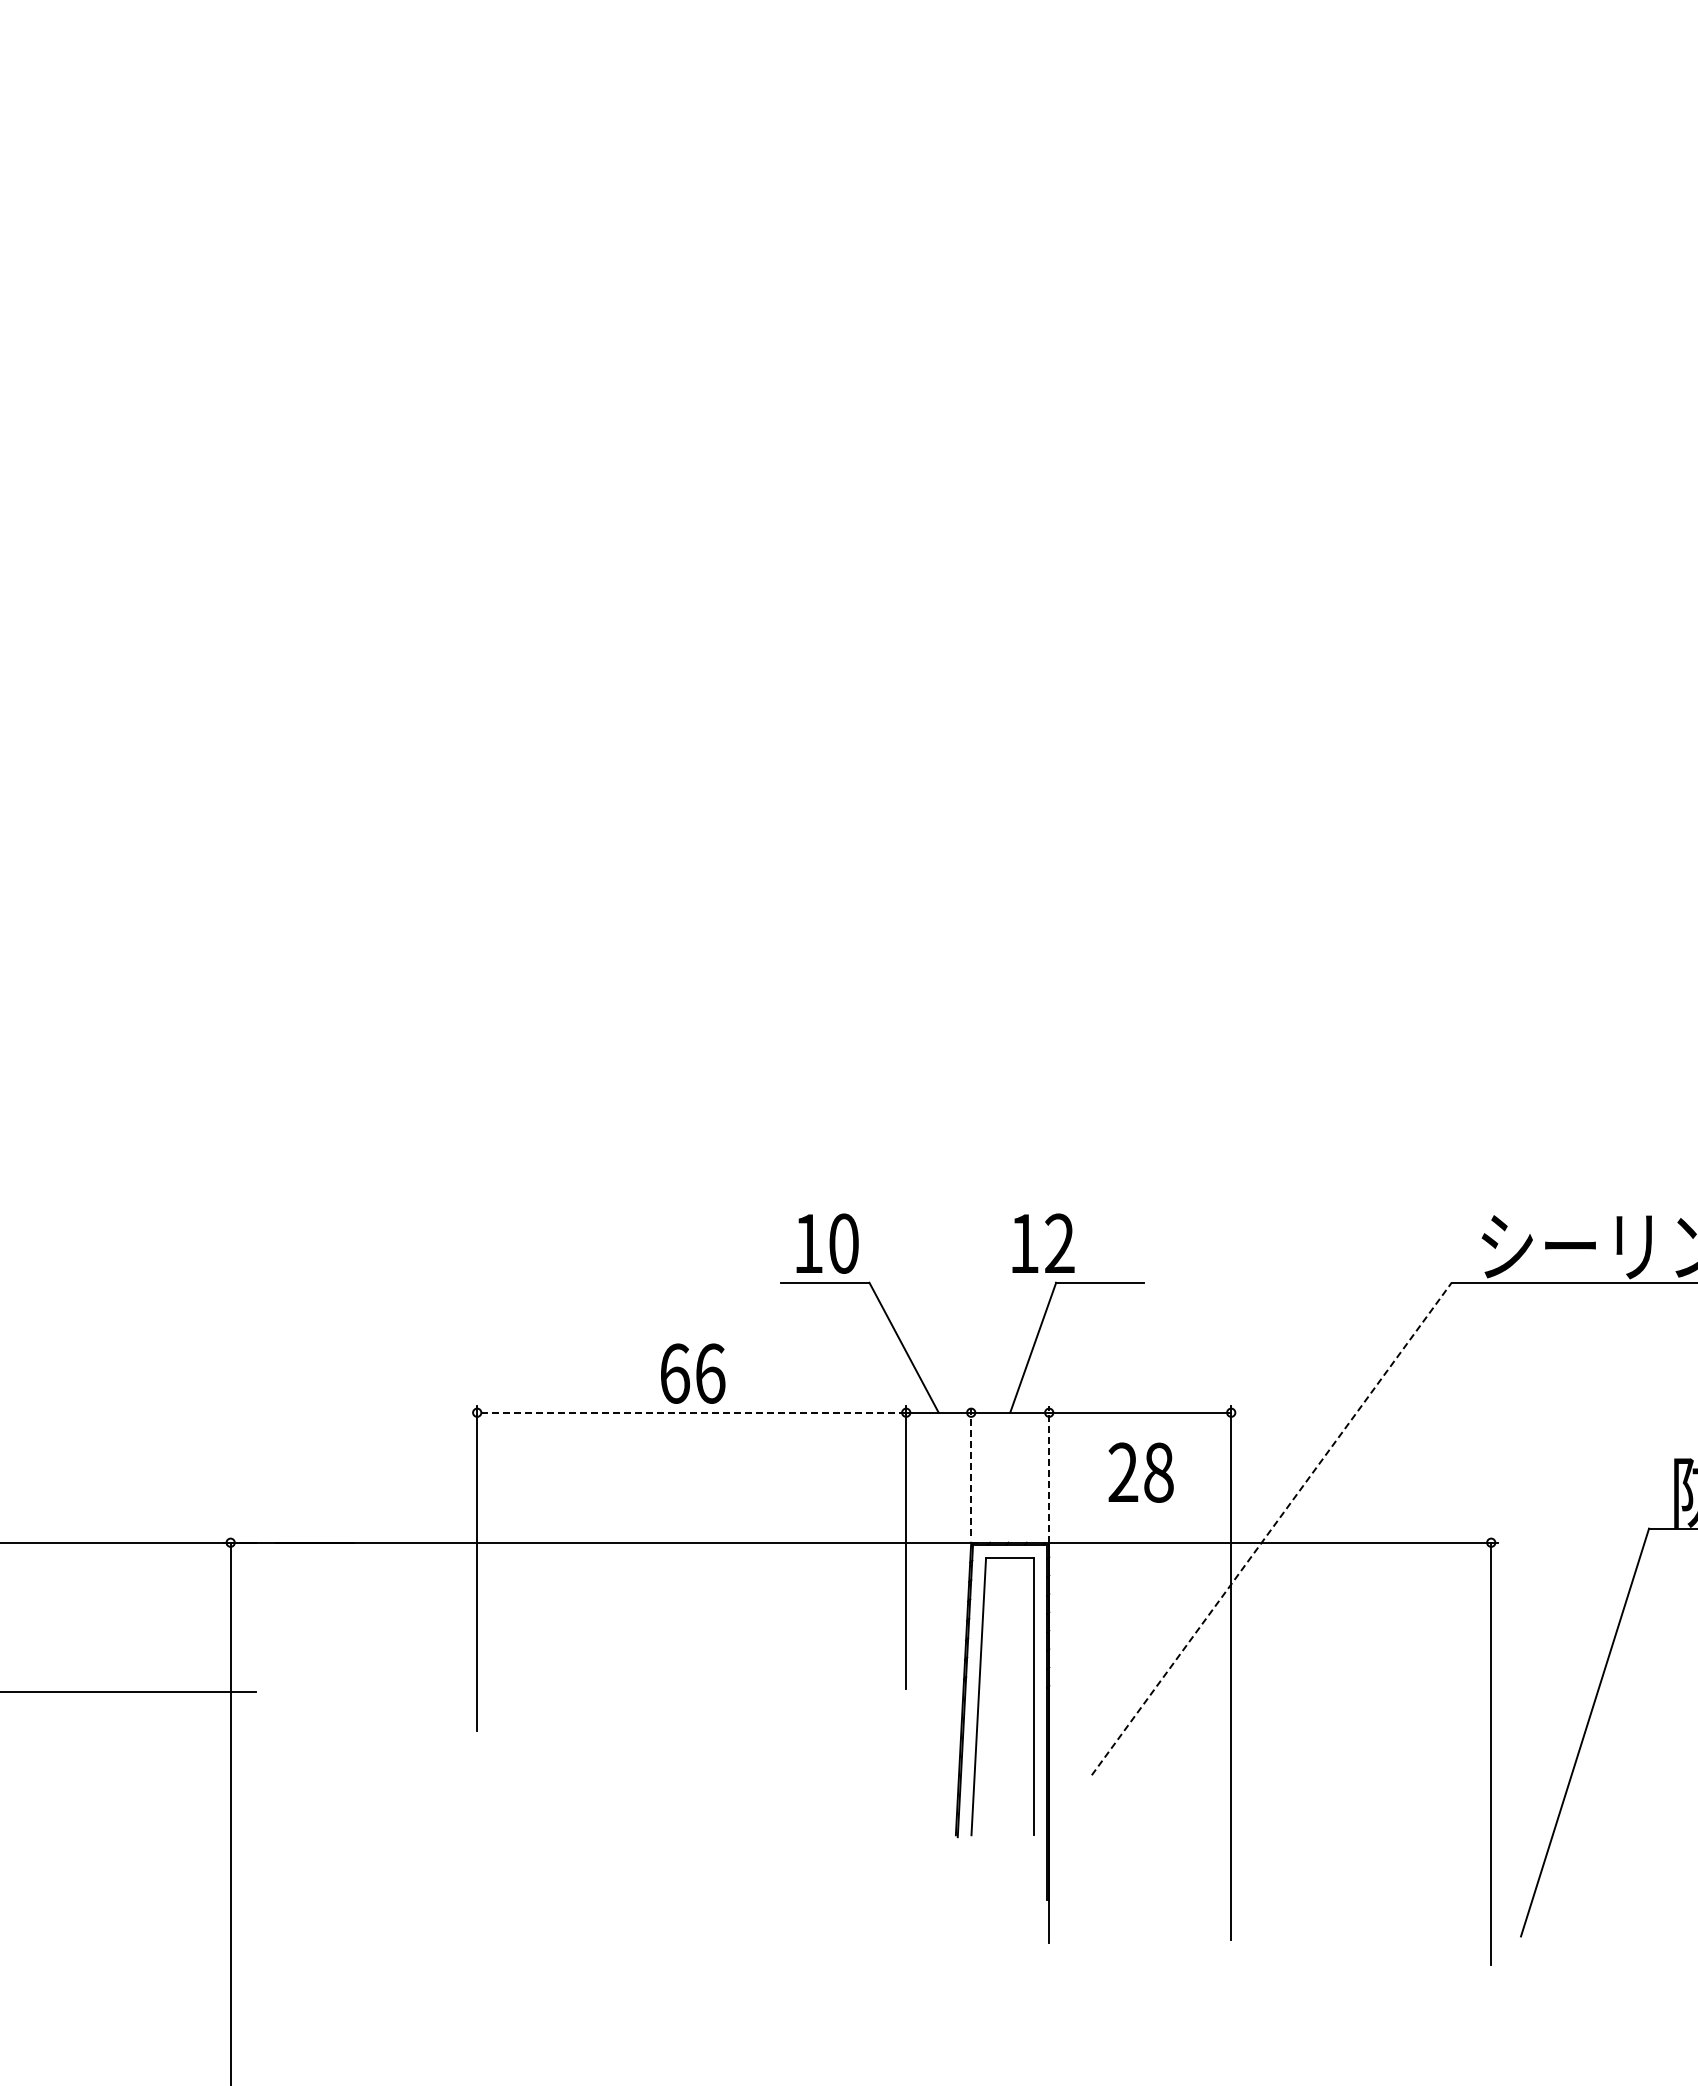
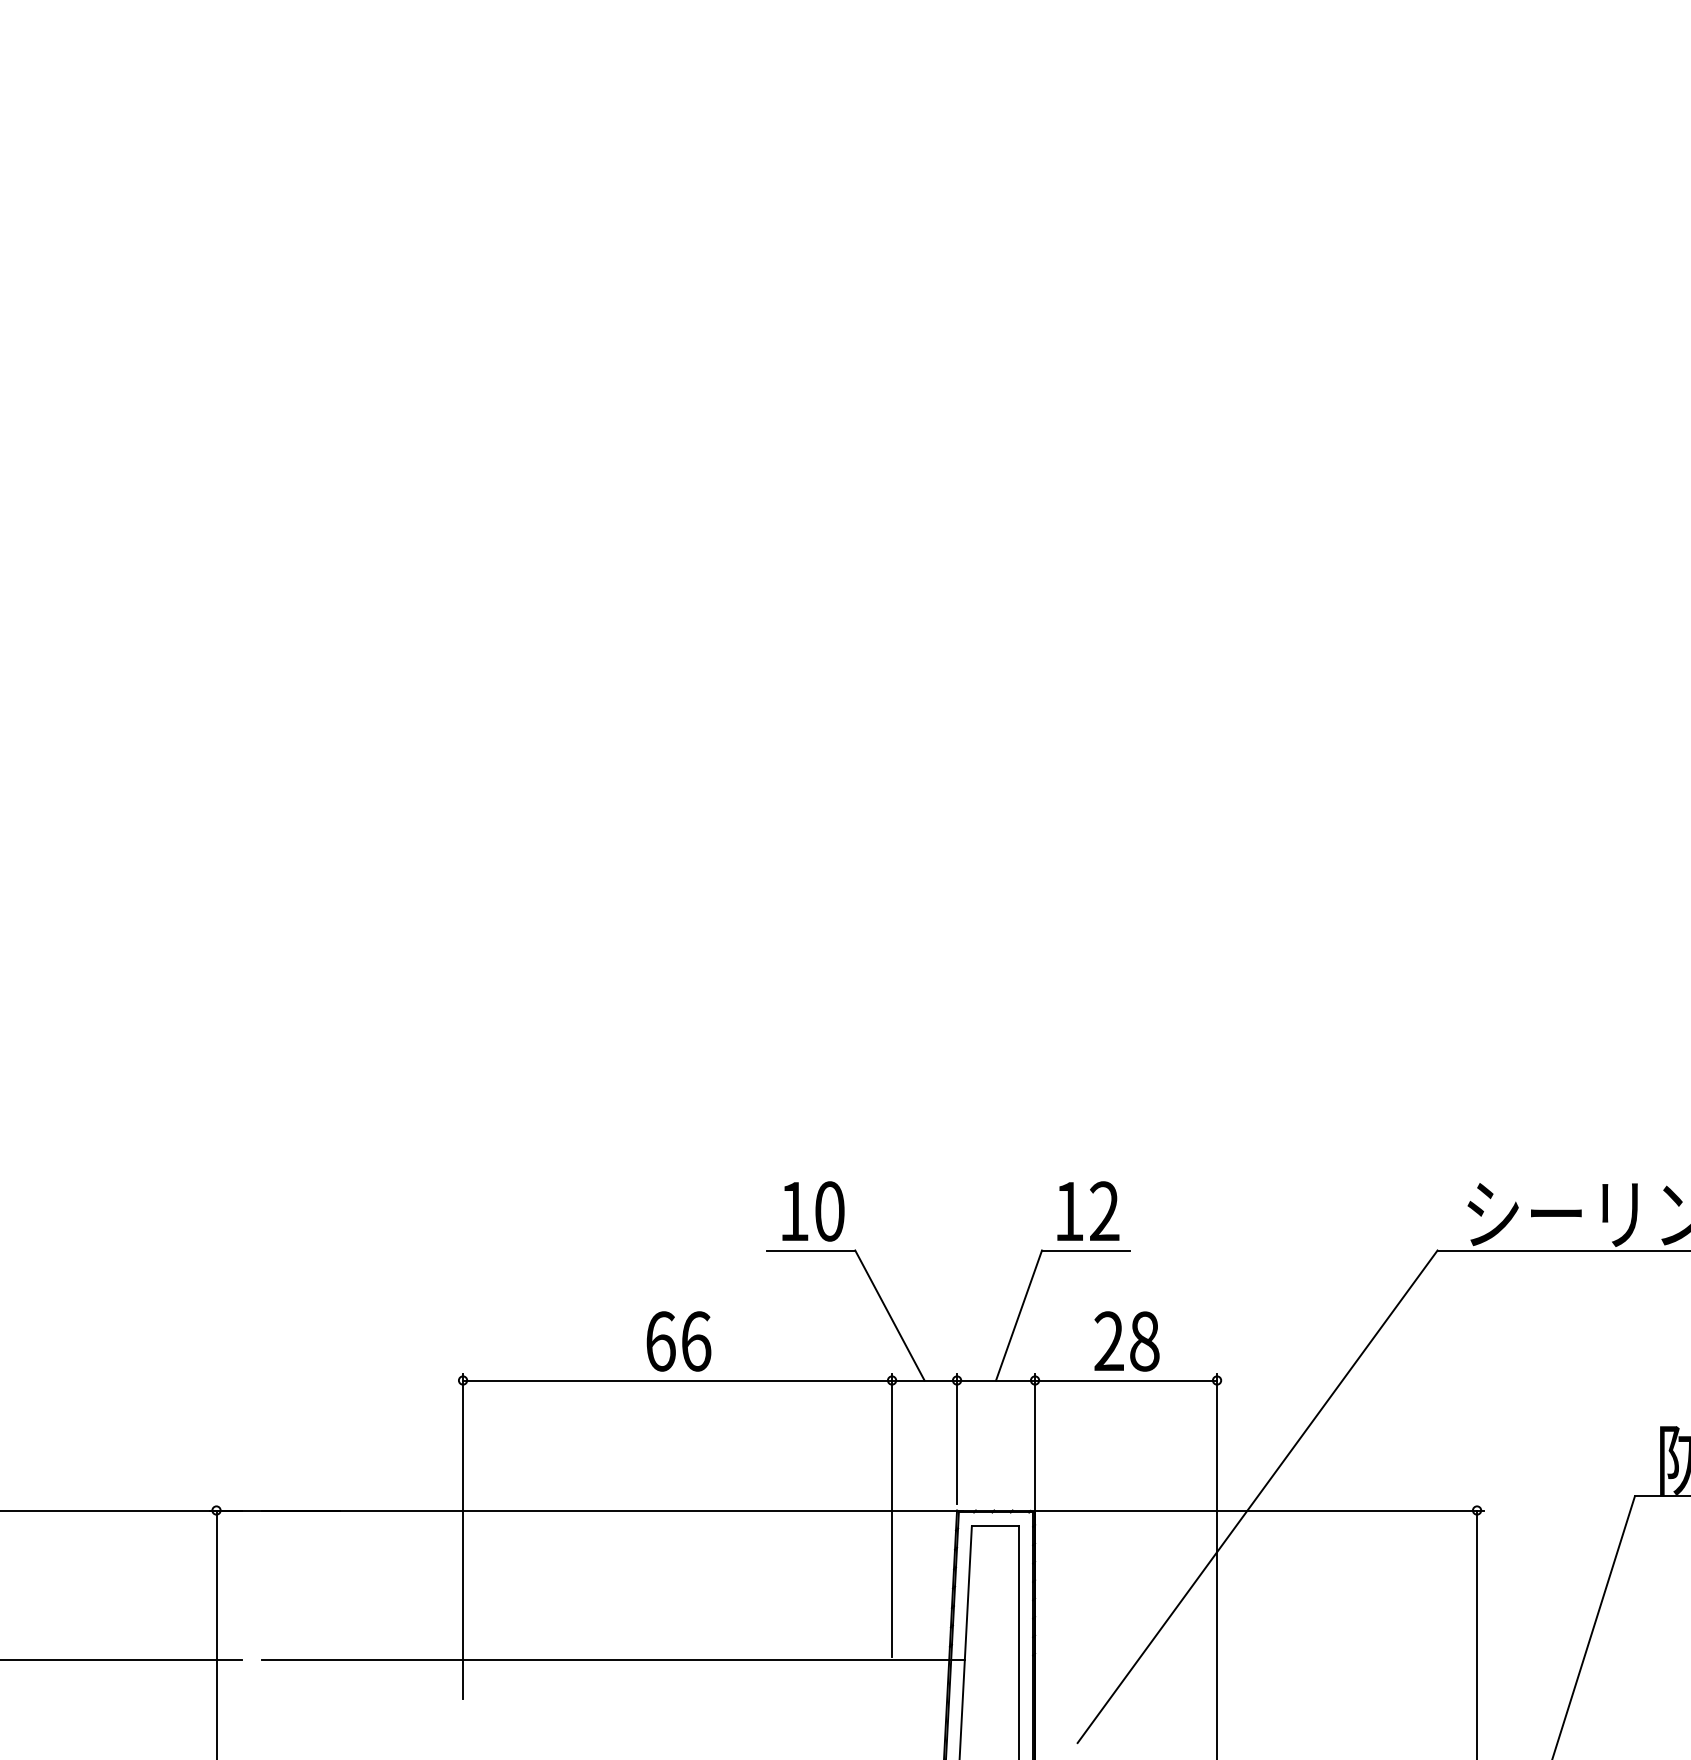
text: (1043, 1242) -> (1088, 1210), moved
line: (691, 1412) -> (677, 1380), dashed -> solid
line: (971, 1470) -> (957, 1438), dashed -> solid
text: (1140, 1472) -> (1126, 1341), moved
line: (1049, 1474) -> (1035, 1442), dashed -> solid
line: (1272, 1528) -> (1258, 1496), dashed -> solid
line: (627, 1692) -> (613, 1660), added

